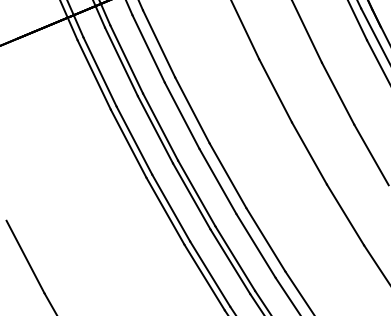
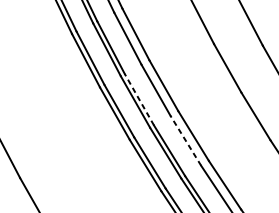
line: (196, 193) -> (139, 99), solid -> dashed
line: (255, 245) -> (185, 140), solid -> dashed

